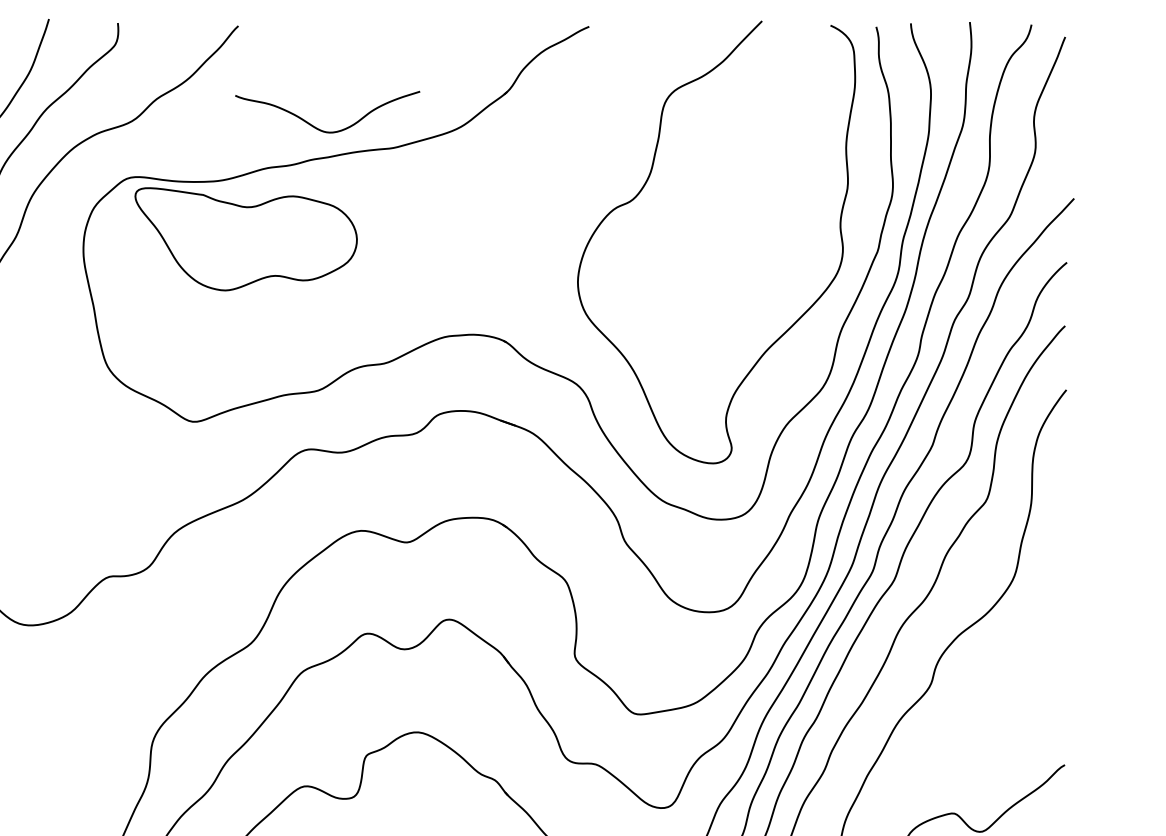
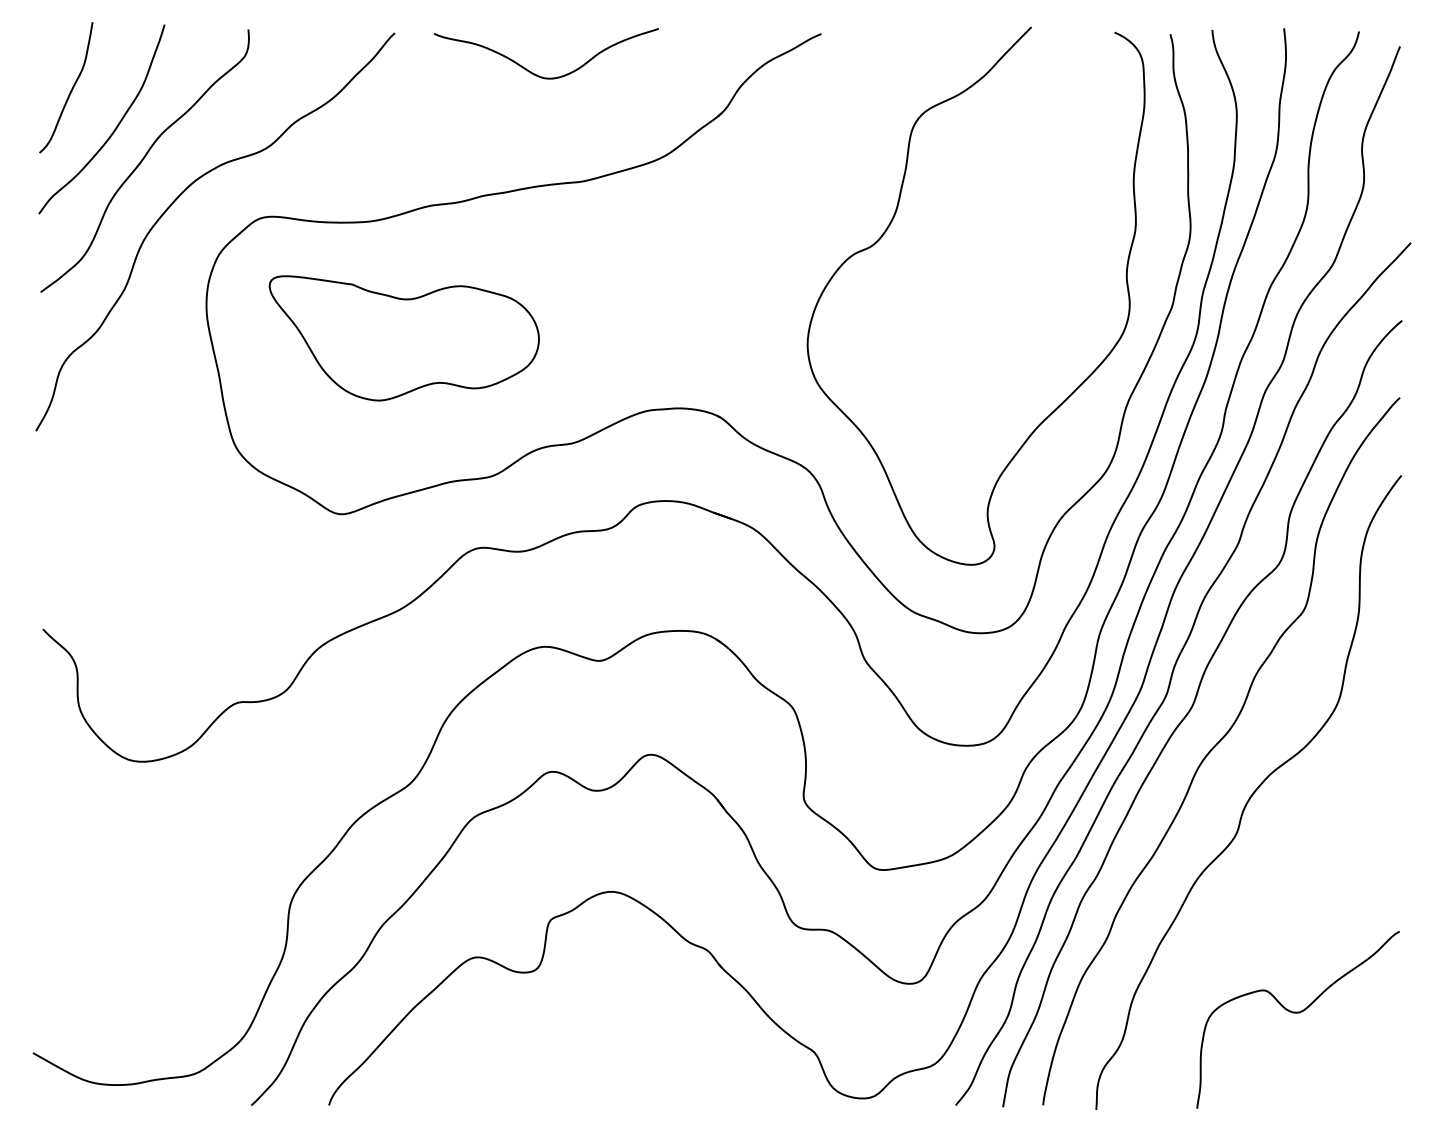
curve: (318, 128) -> (535, 73), moved
part: (245, 239) -> (403, 338), moved

